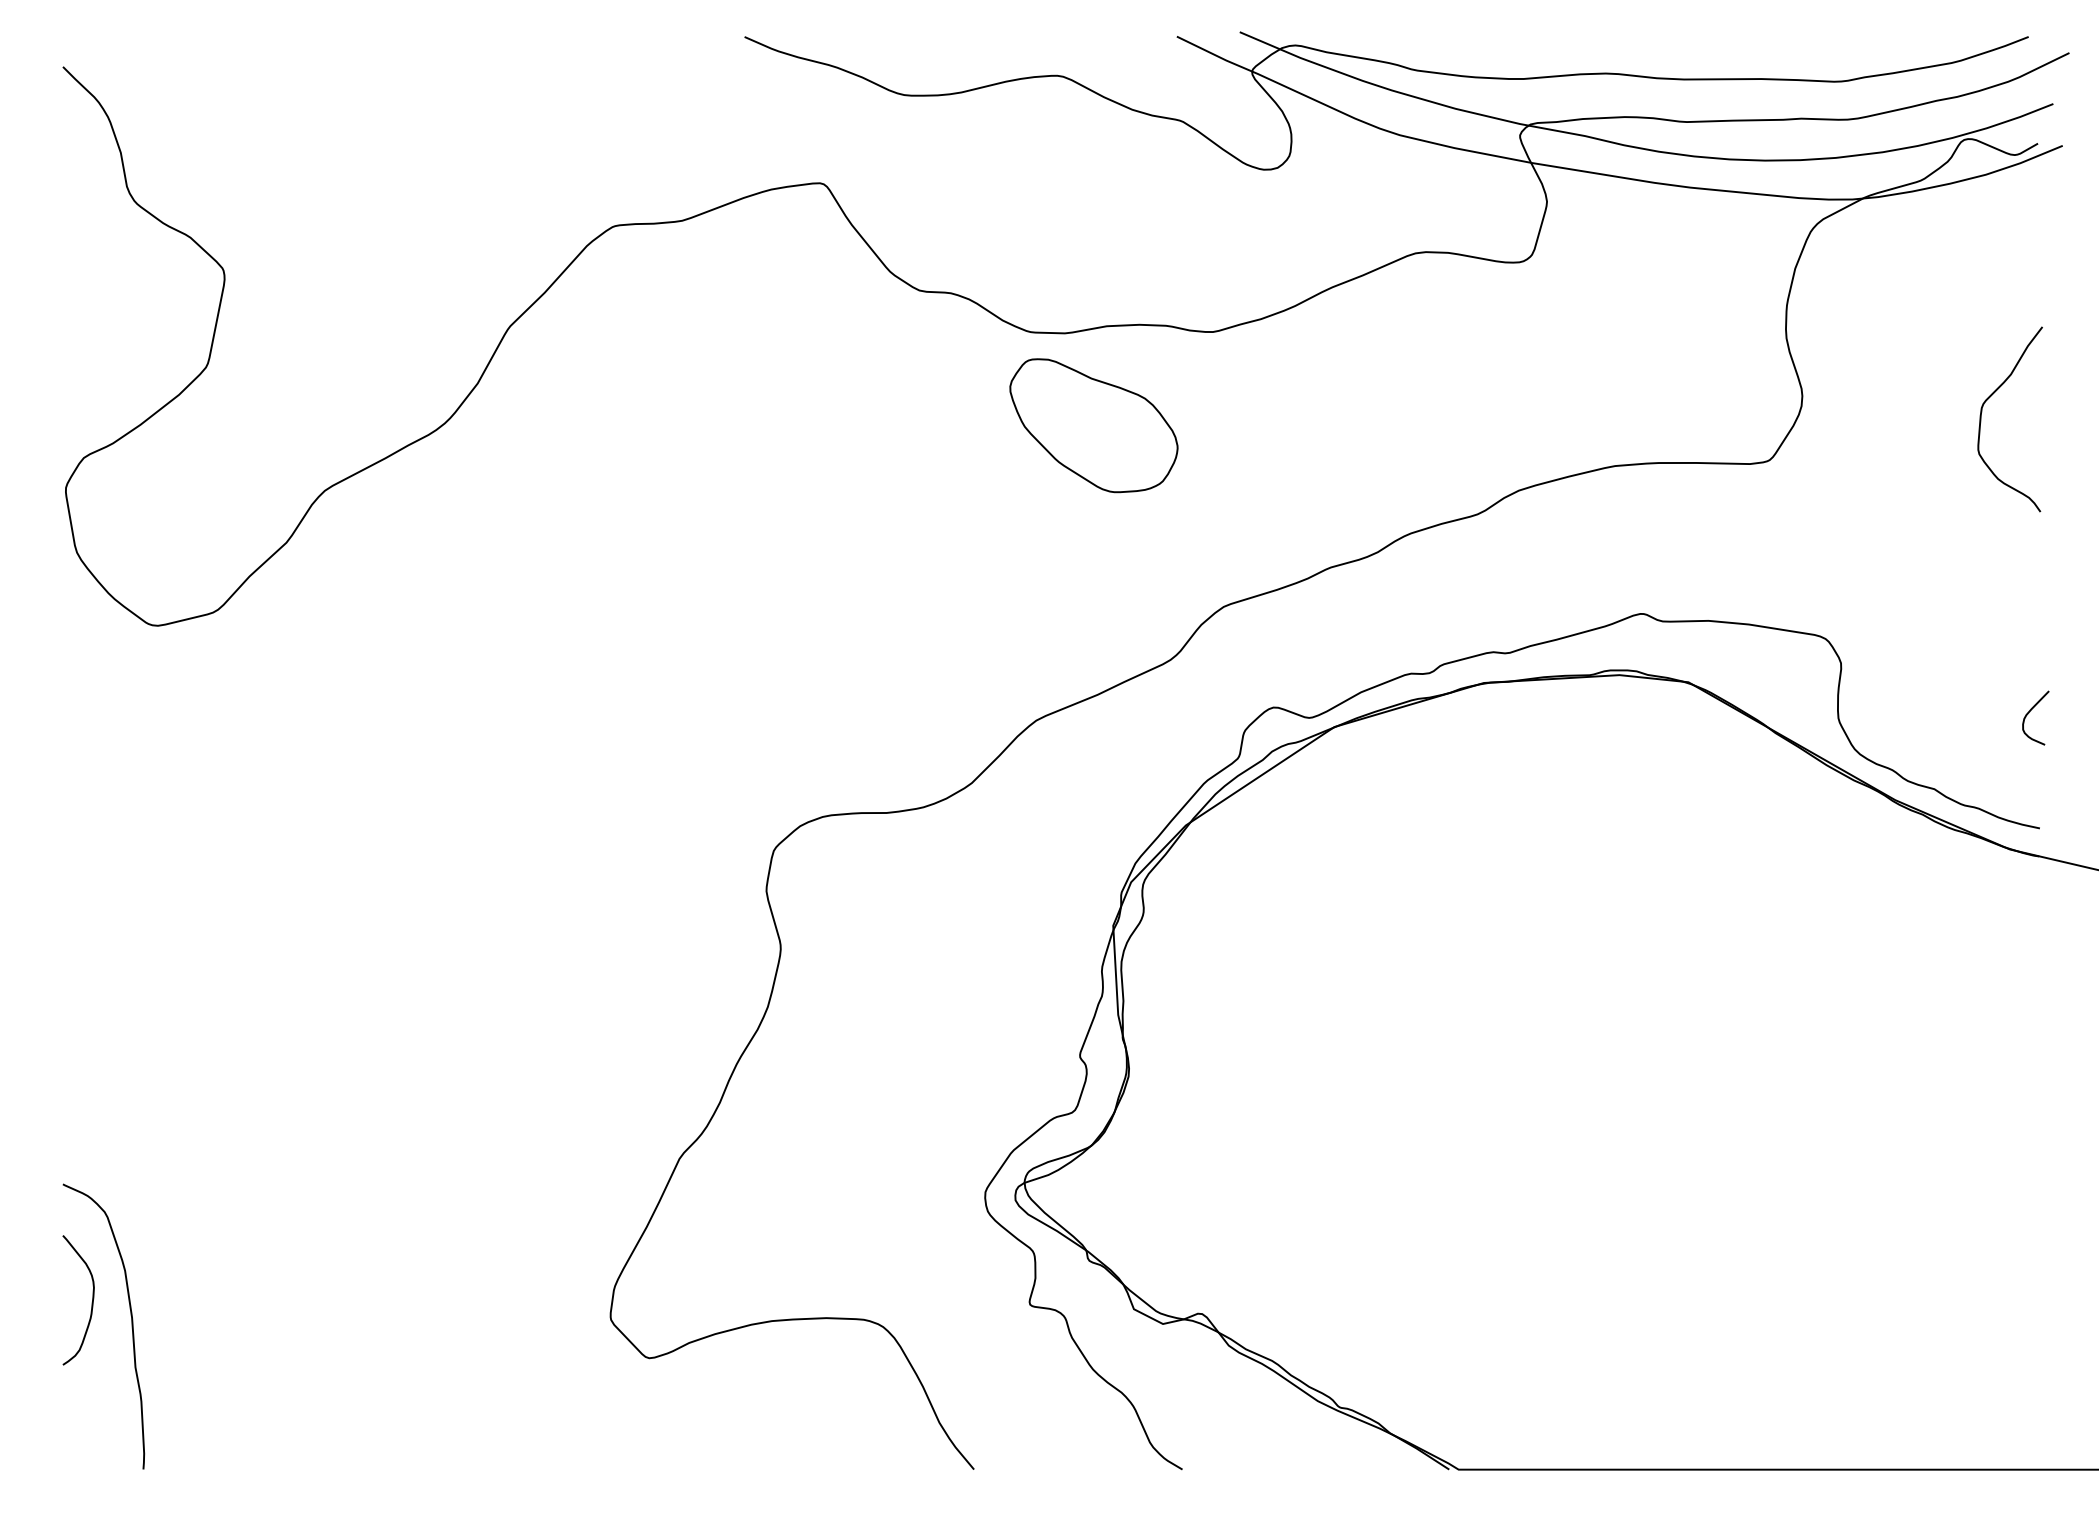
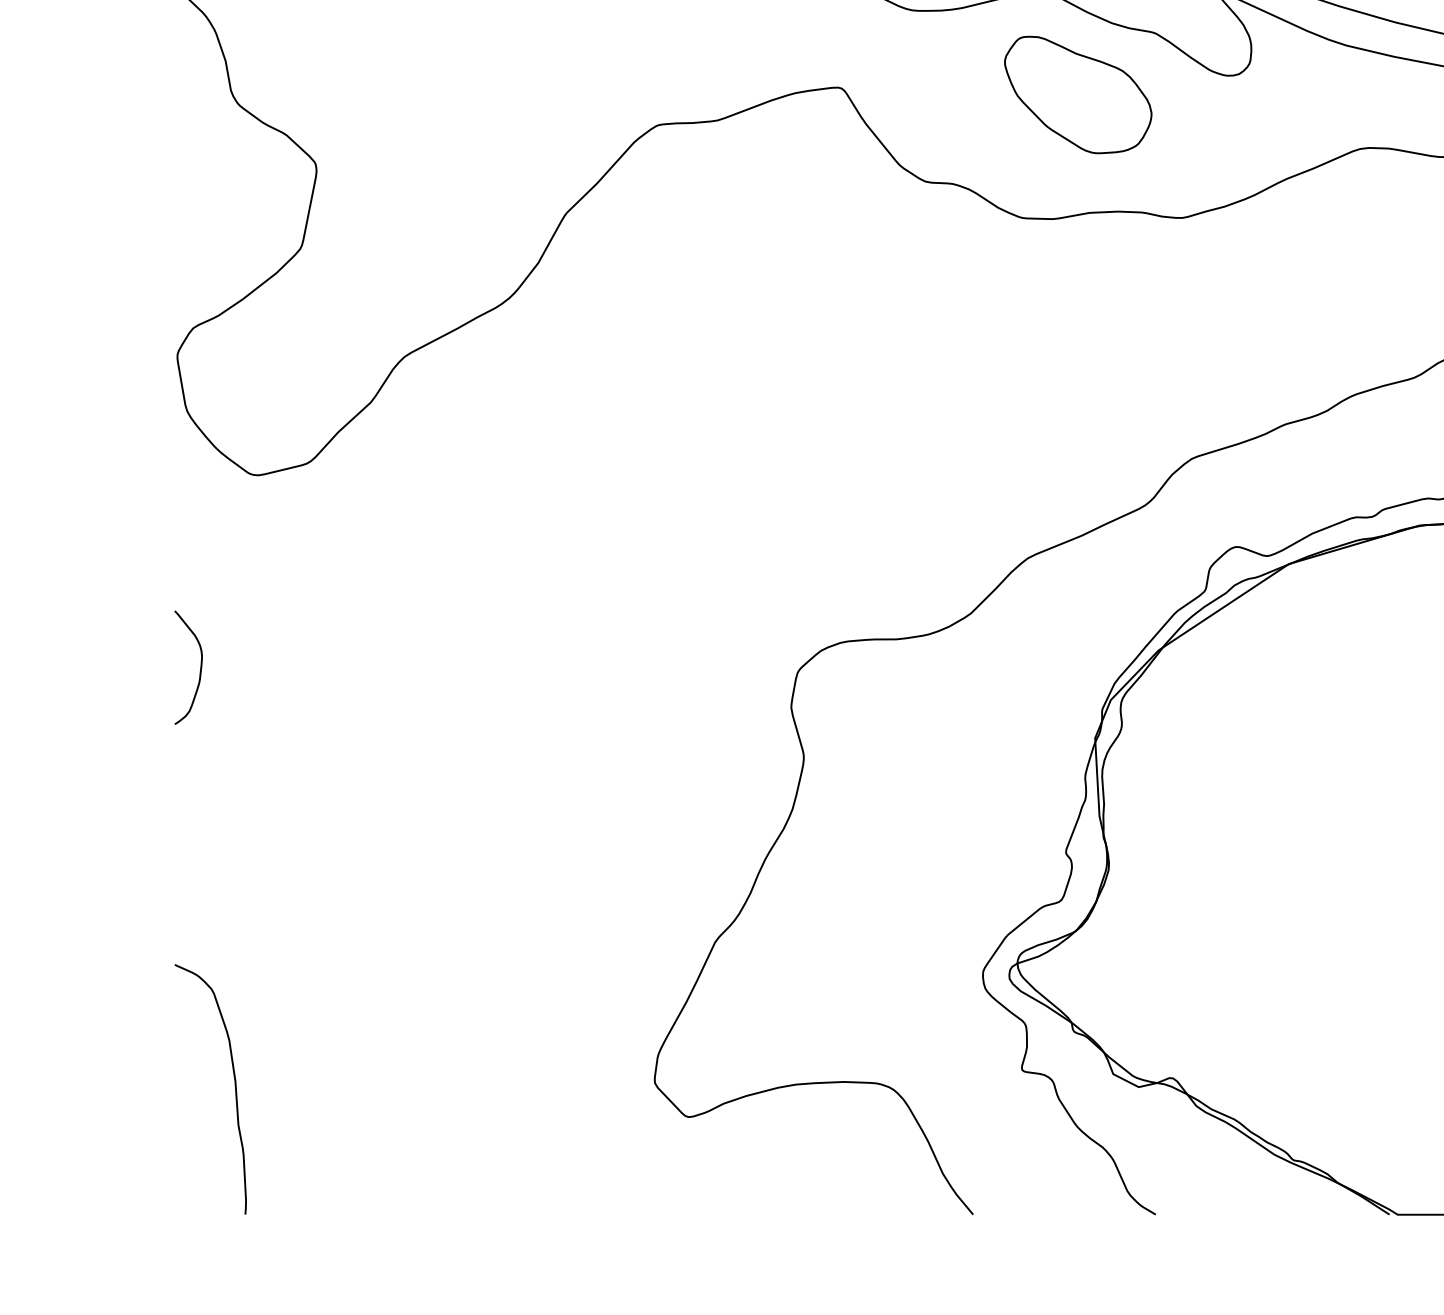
part: (1093, 425) -> (1077, 94), moved
curve: (91, 1302) -> (199, 669), moved

